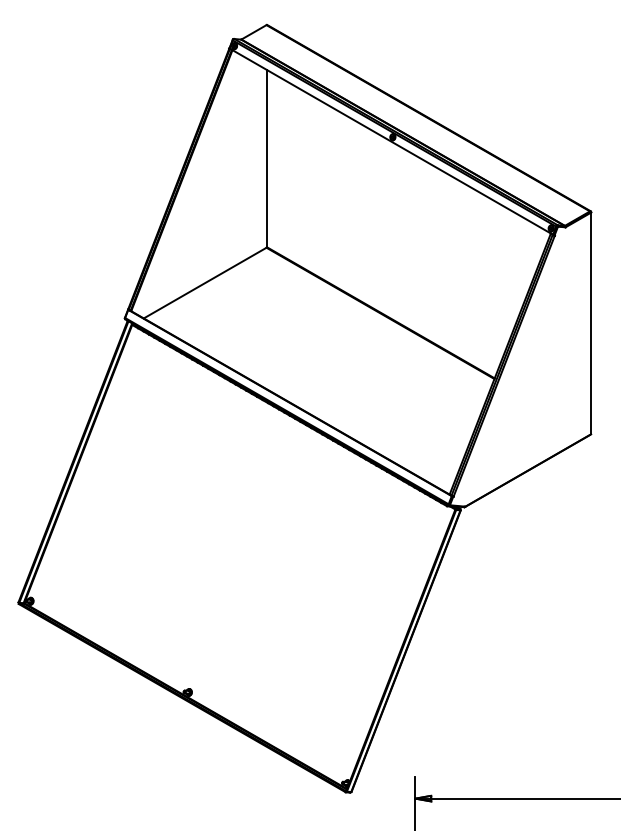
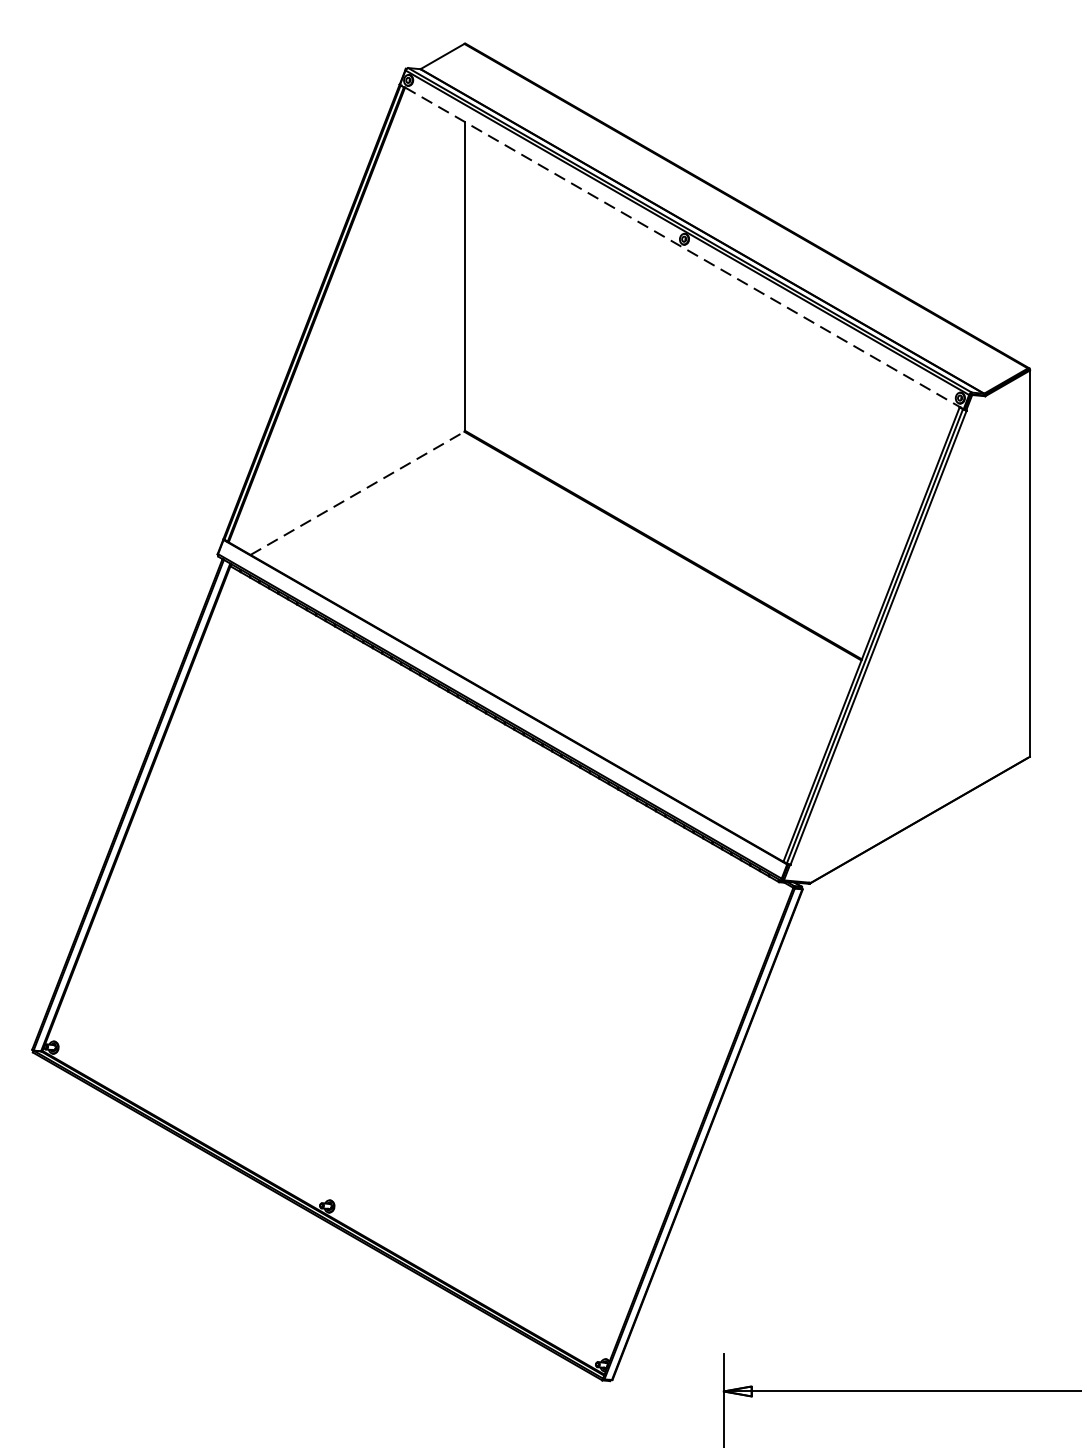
line: (391, 141) -> (682, 246), solid -> dashed
line: (205, 283) -> (358, 494), solid -> dashed

